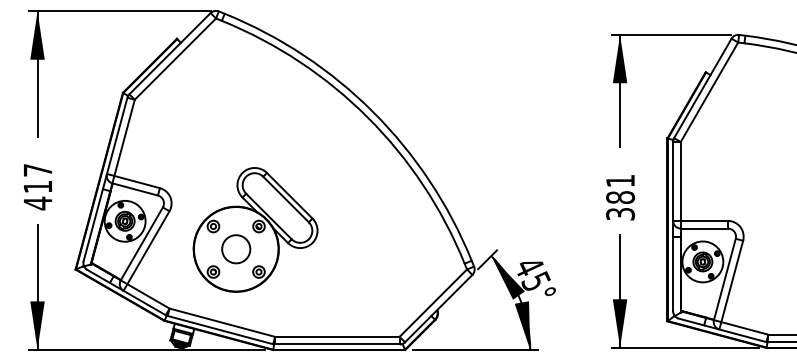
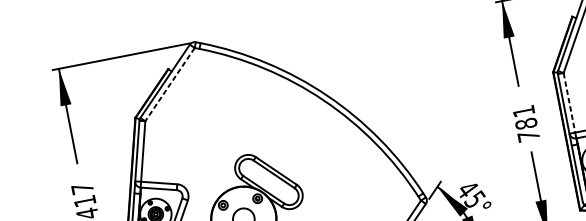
line: (175, 59) -> (170, 84), solid -> dashed
line: (680, 181) -> (569, 102), solid -> dashed
text: (620, 214) -> (528, 136), 381 -> 781

